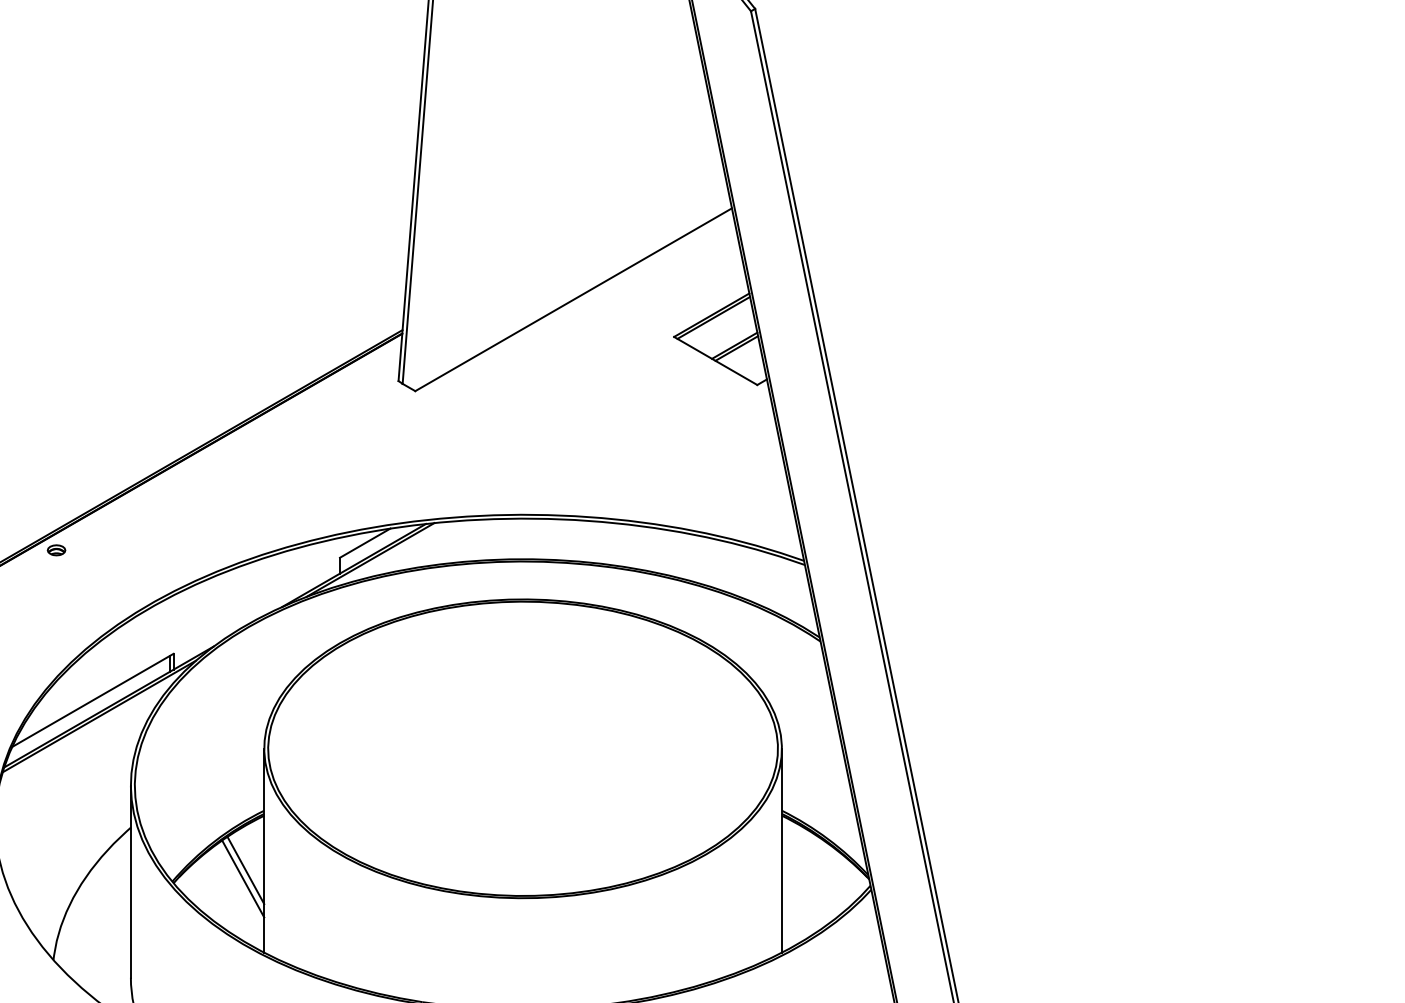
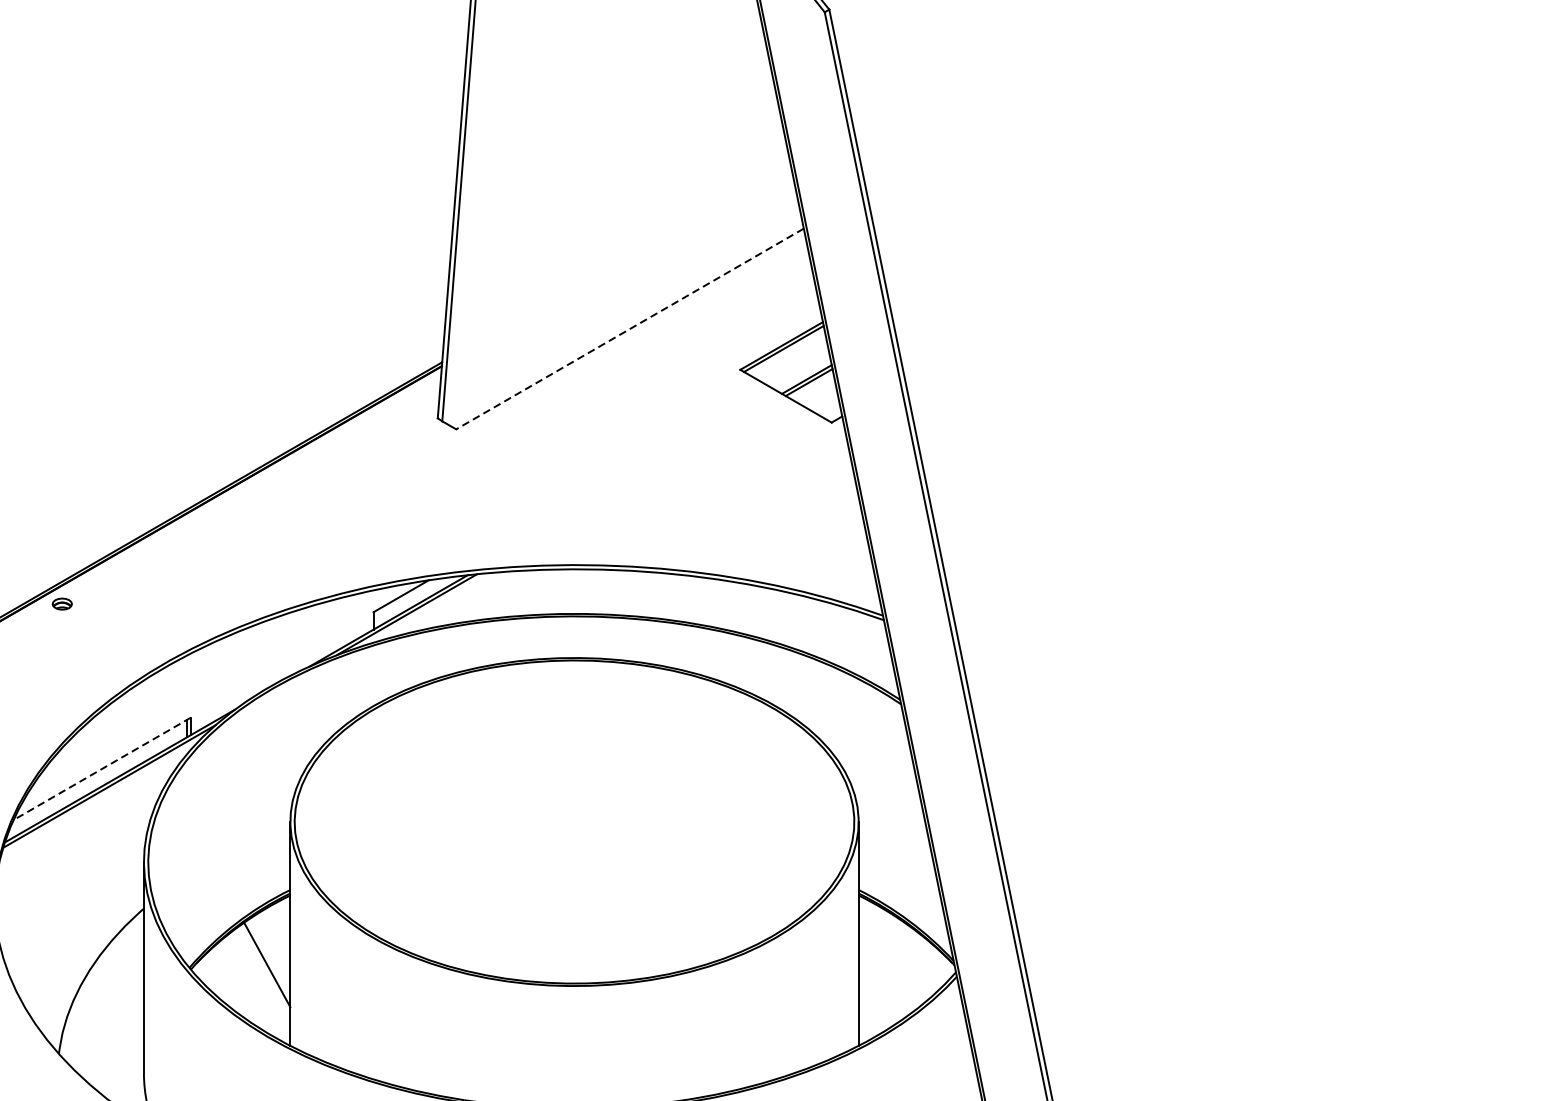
line: (573, 299) -> (629, 328), solid -> dashed
line: (92, 700) -> (101, 768), solid -> dashed
line: (245, 870) -> (269, 955), removed

